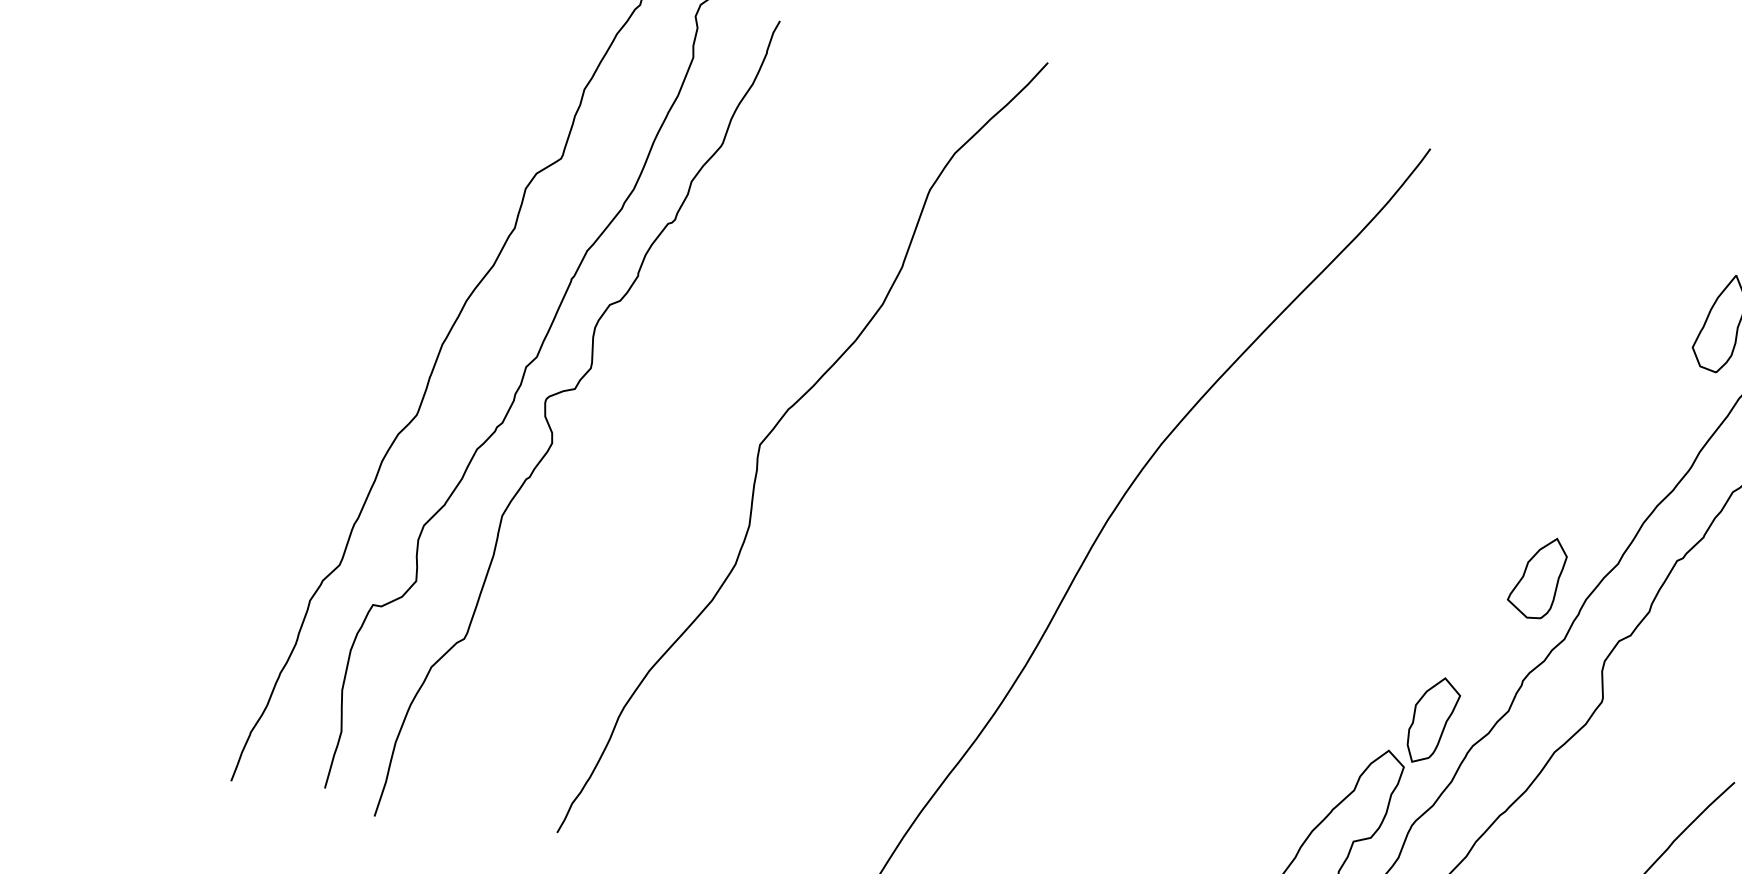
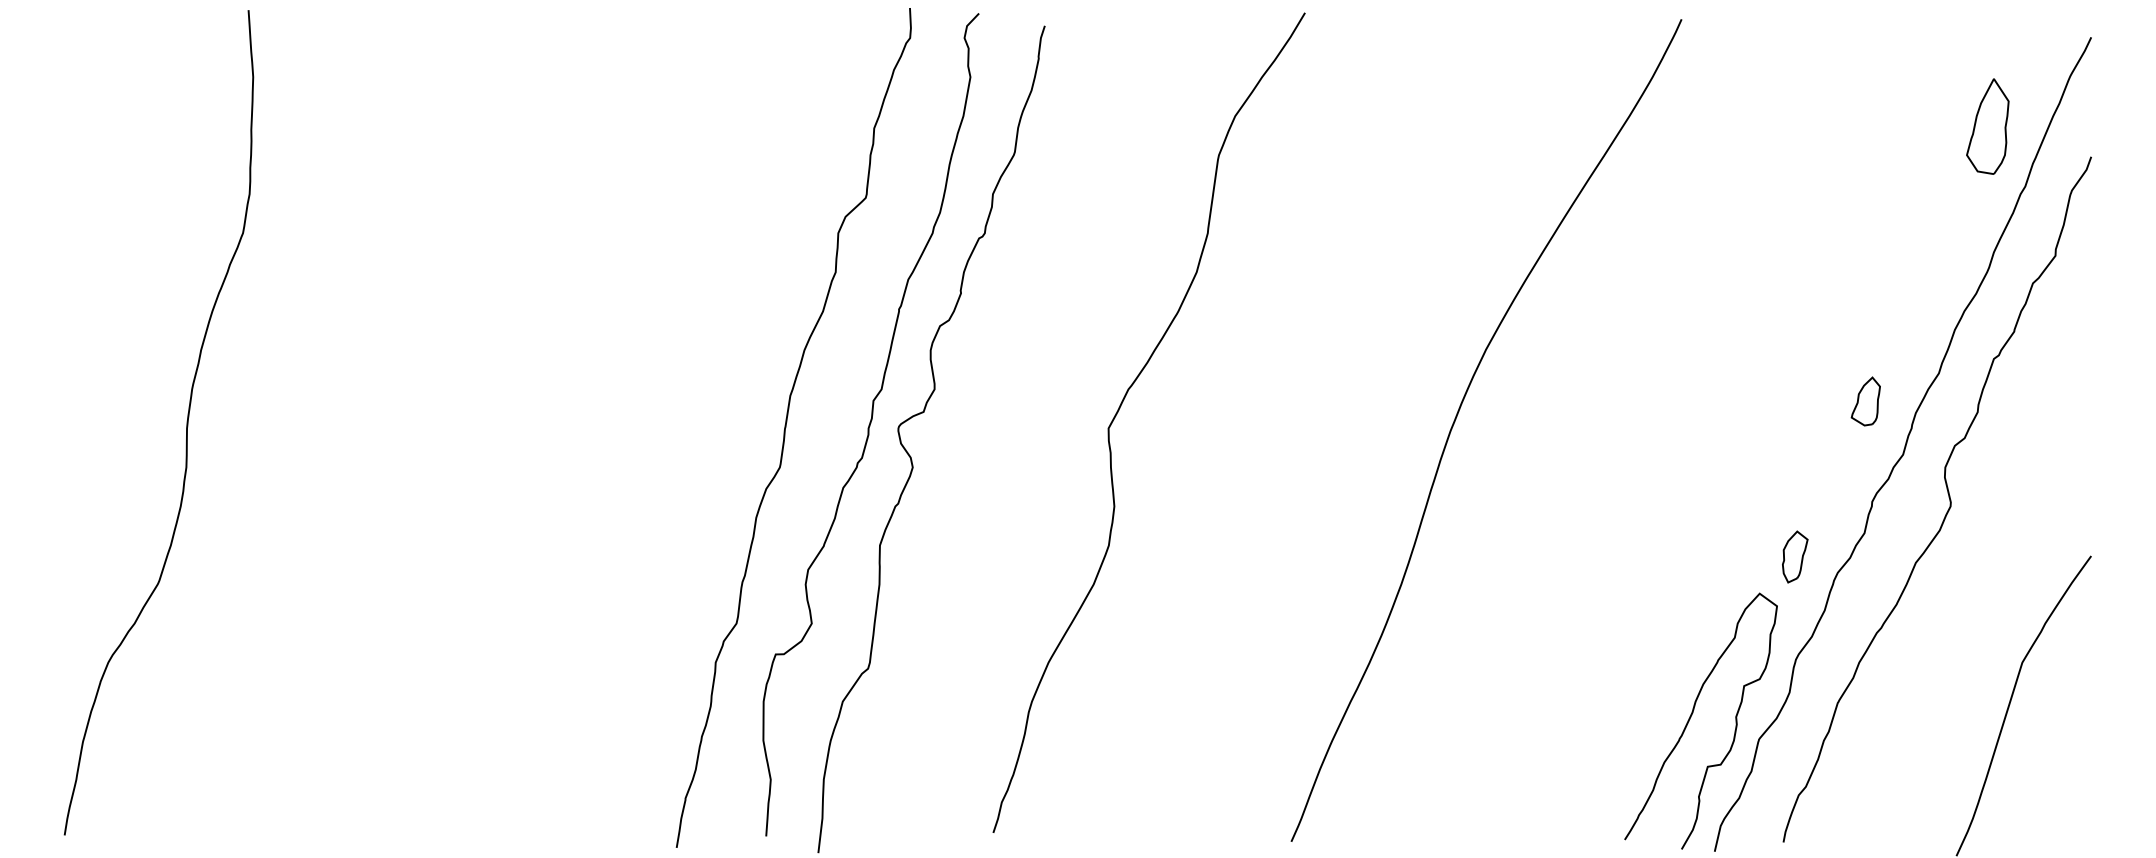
part: (1537, 577) -> (1865, 401), size x0.6
part: (1432, 720) -> (1794, 556), size x0.6

